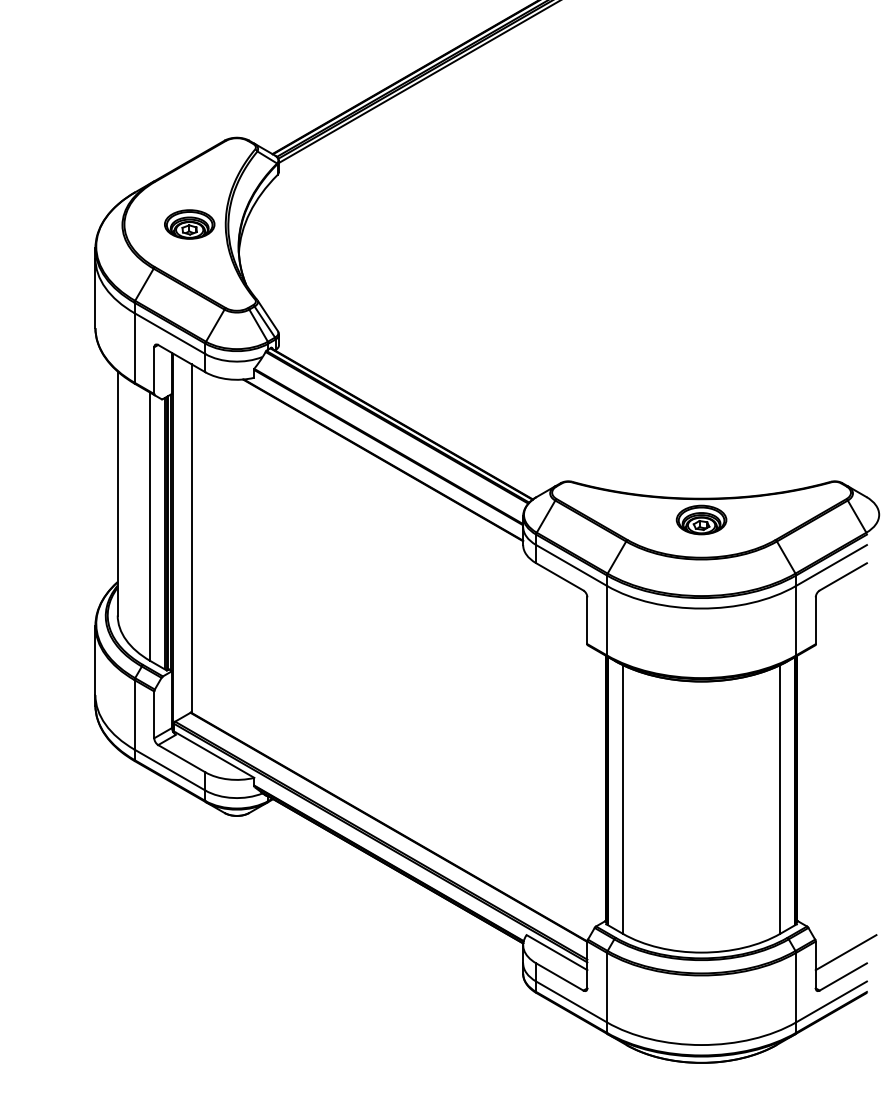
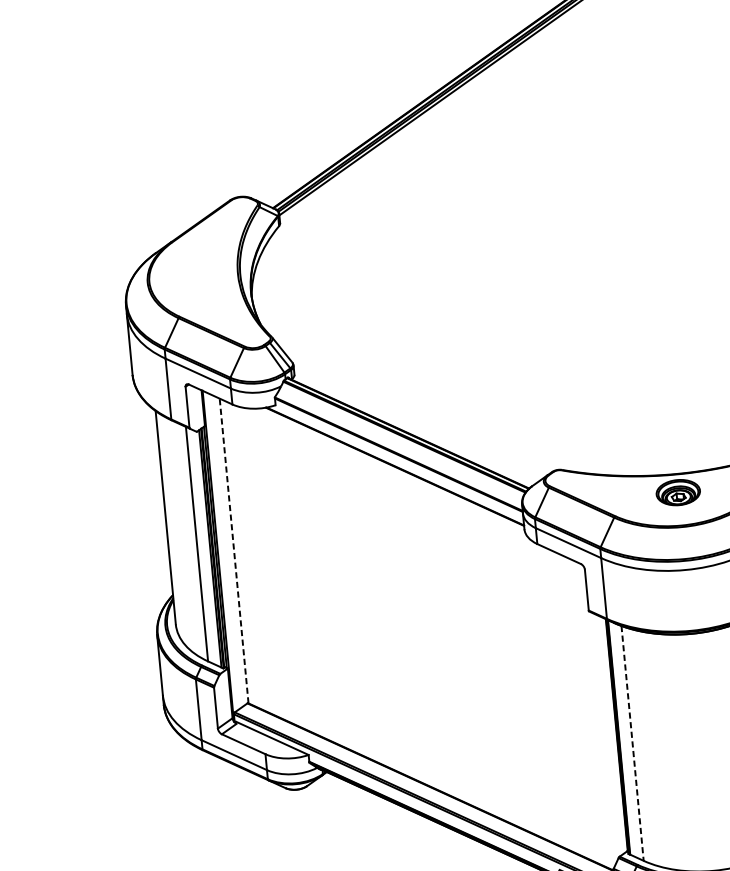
part: (189, 224) -> (206, 276), removed
line: (191, 538) -> (233, 550), solid -> dashed
line: (622, 799) -> (632, 743), solid -> dashed

